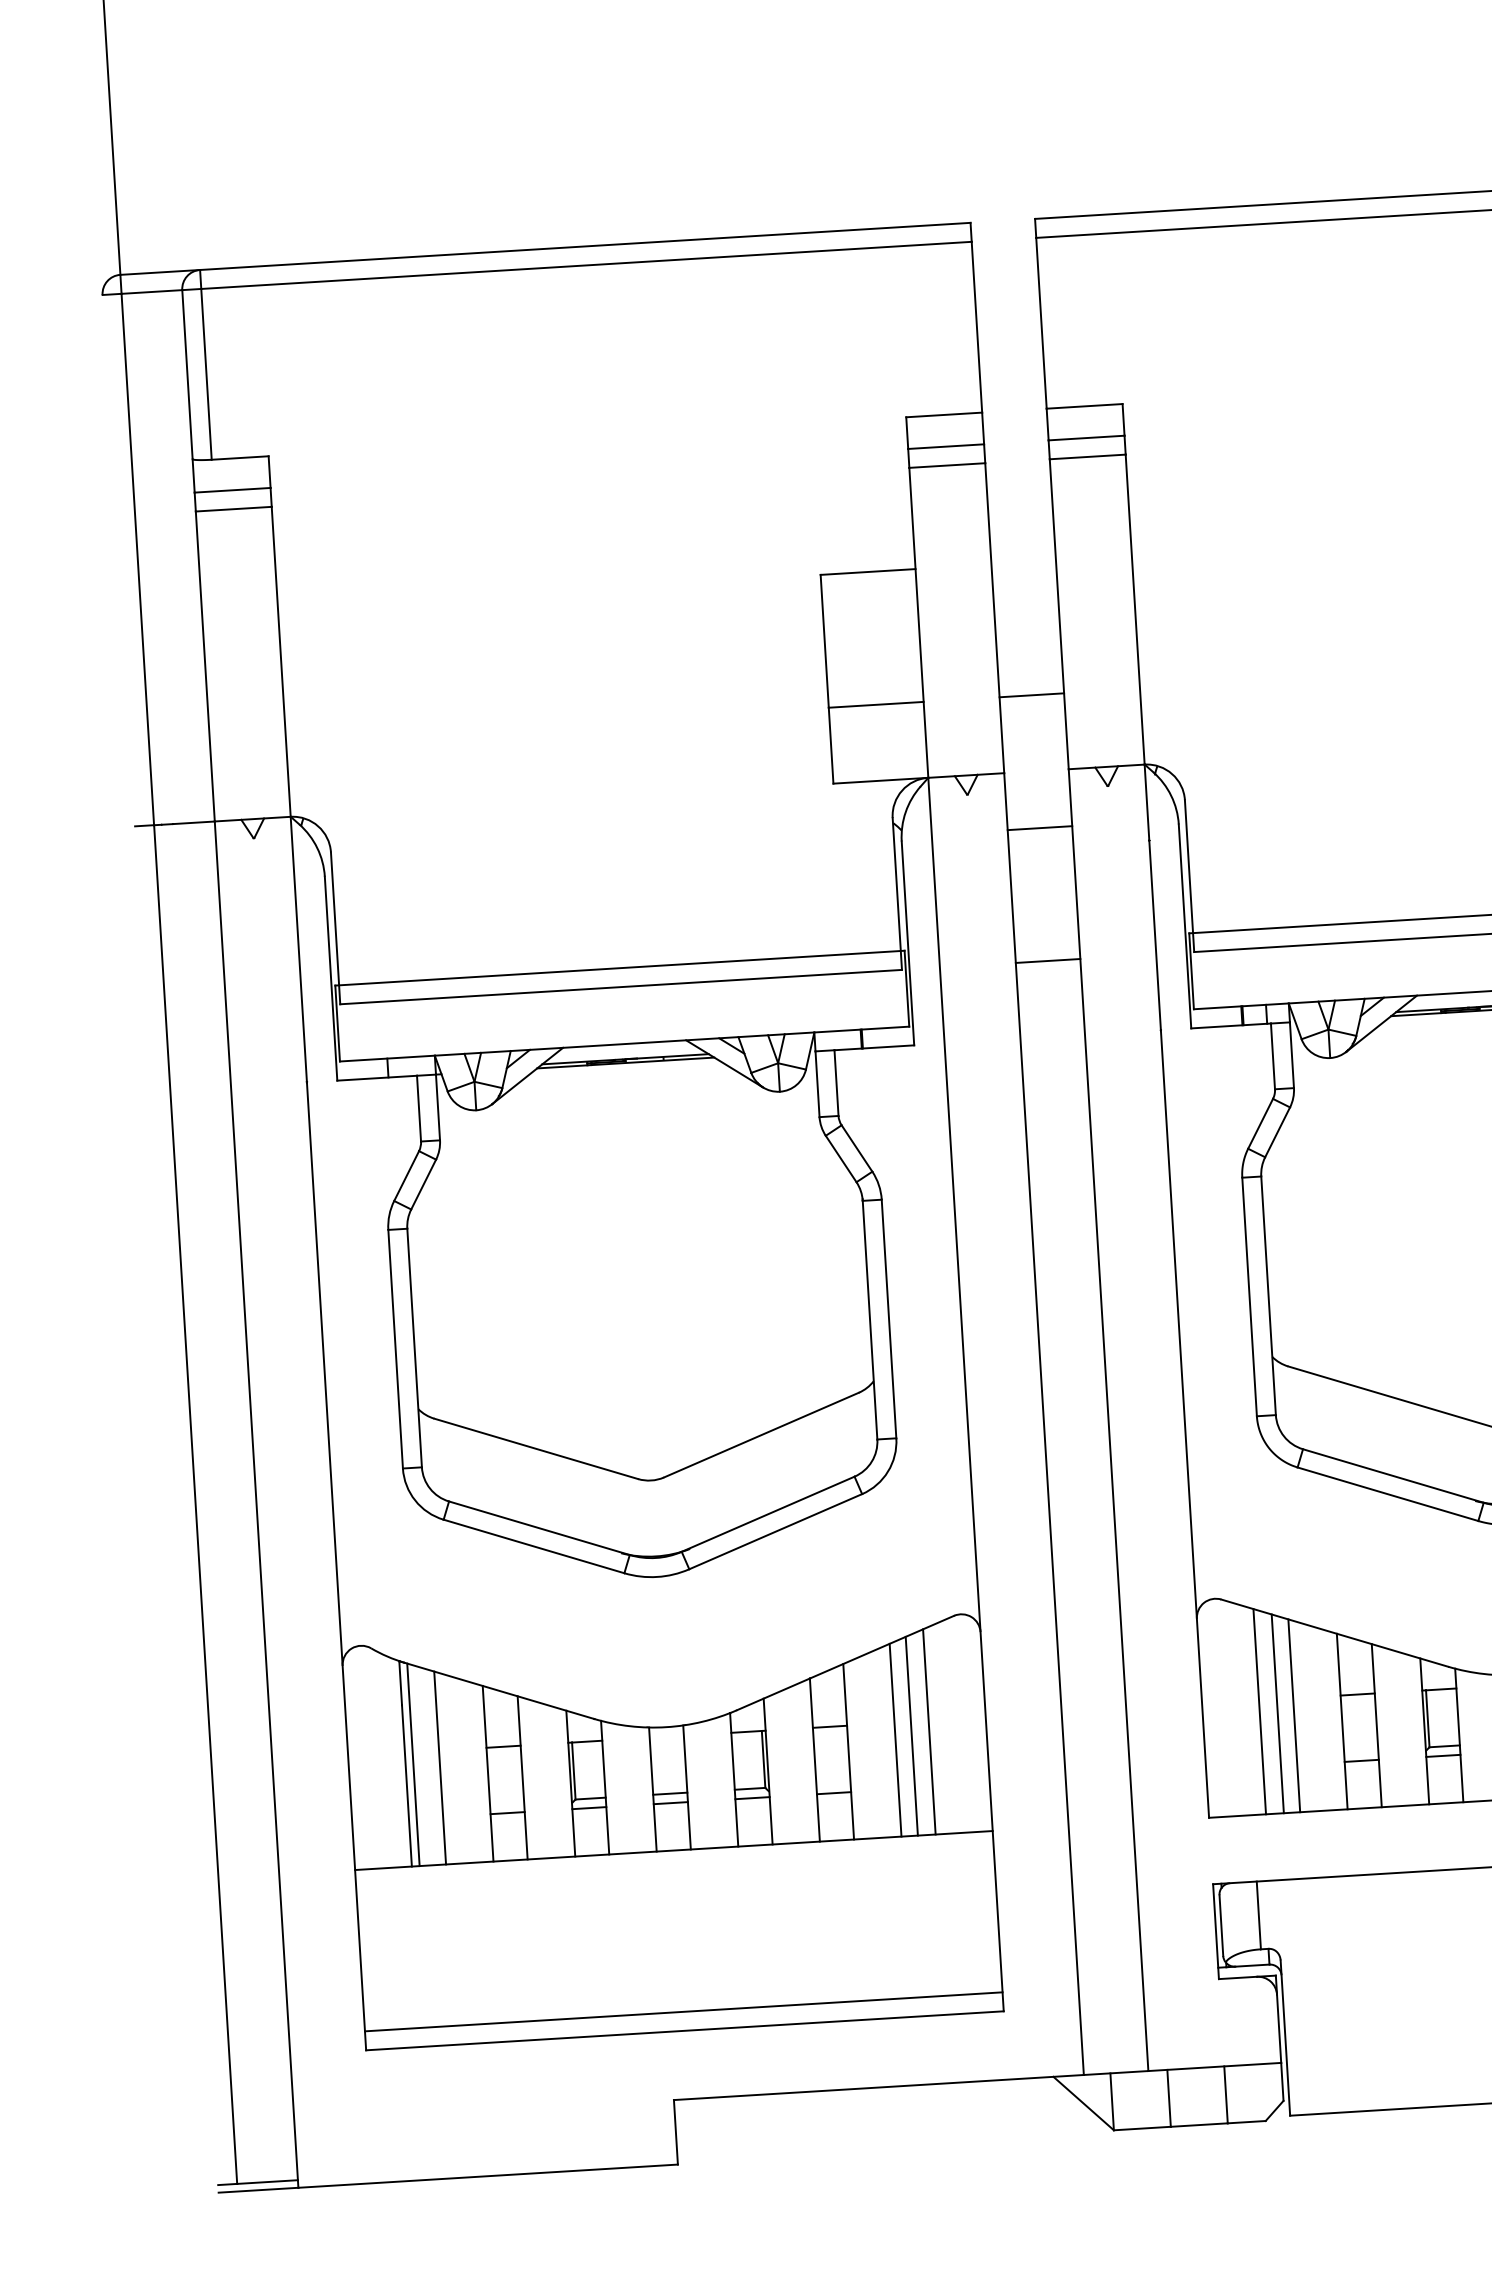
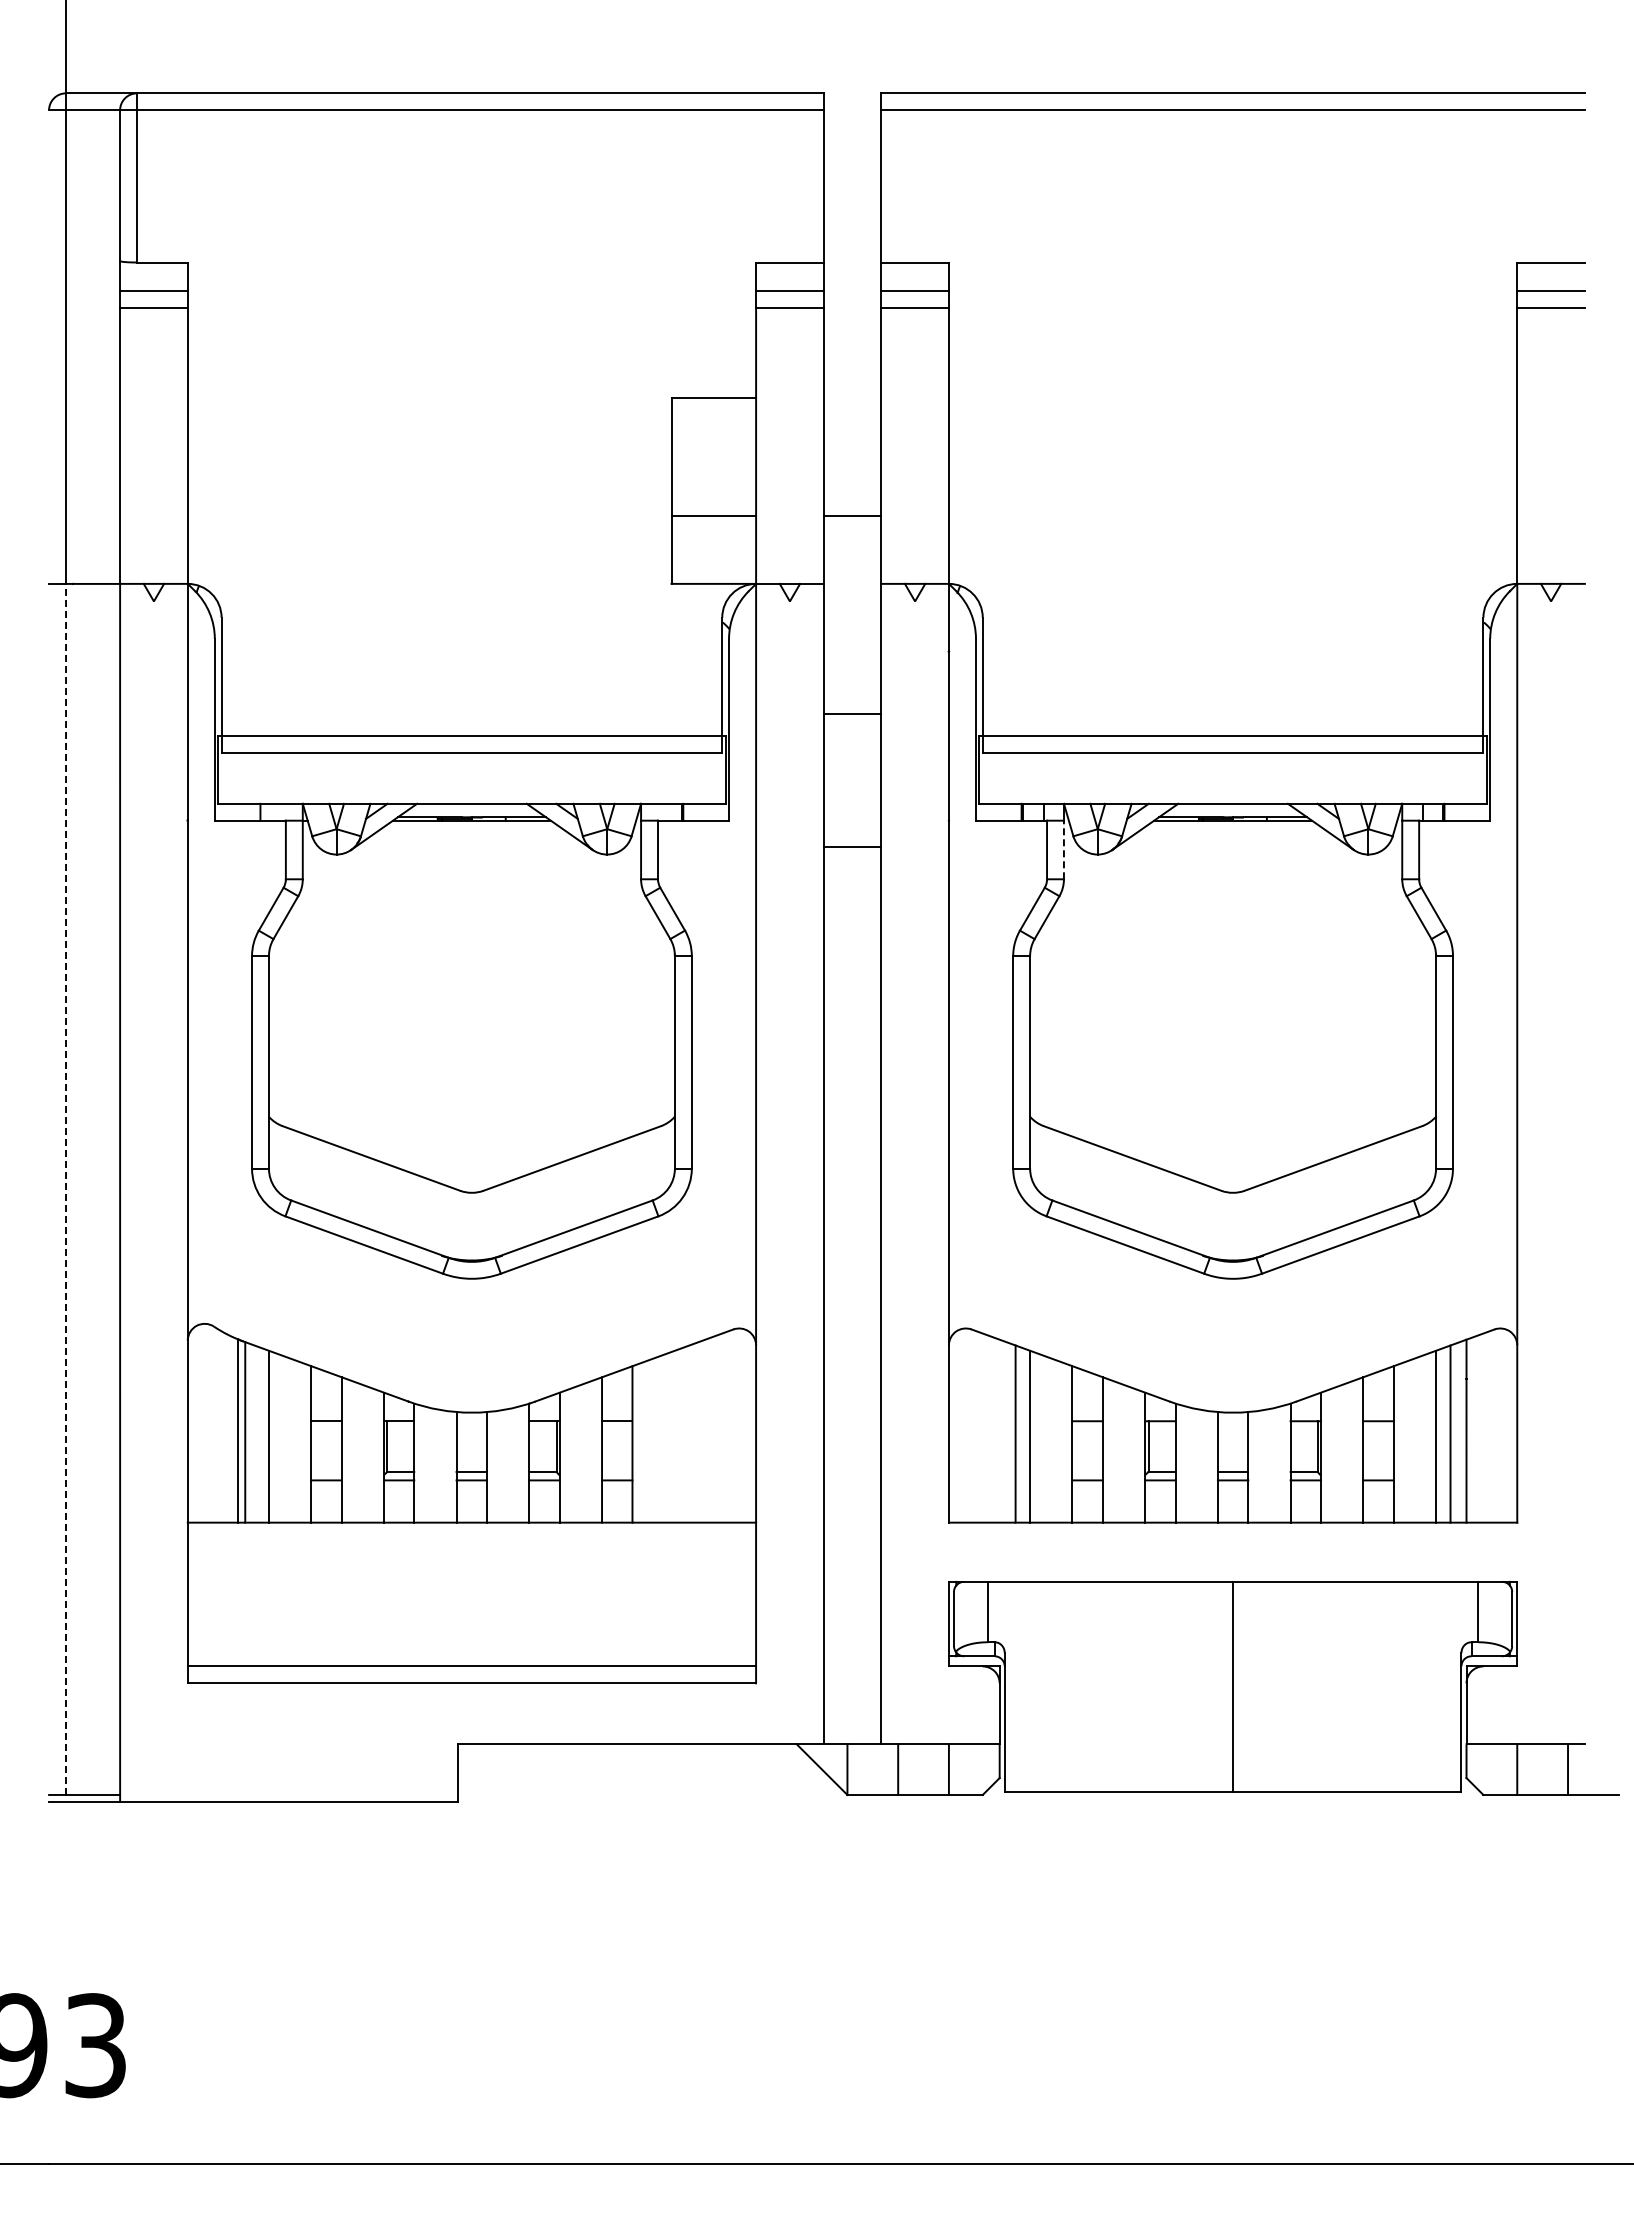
line: (1039, 827) -> (852, 713), moved
line: (1048, 961) -> (852, 847), moved
line: (1291, 1054) -> (1063, 849), solid -> dashed
line: (196, 1504) -> (66, 1189), solid -> dashed
line: (1259, 1710) -> (999, 1430), removed
line: (929, 1731) -> (705, 1430), removed
line: (911, 1735) -> (689, 1433), removed
line: (895, 1739) -> (674, 1436), removed

